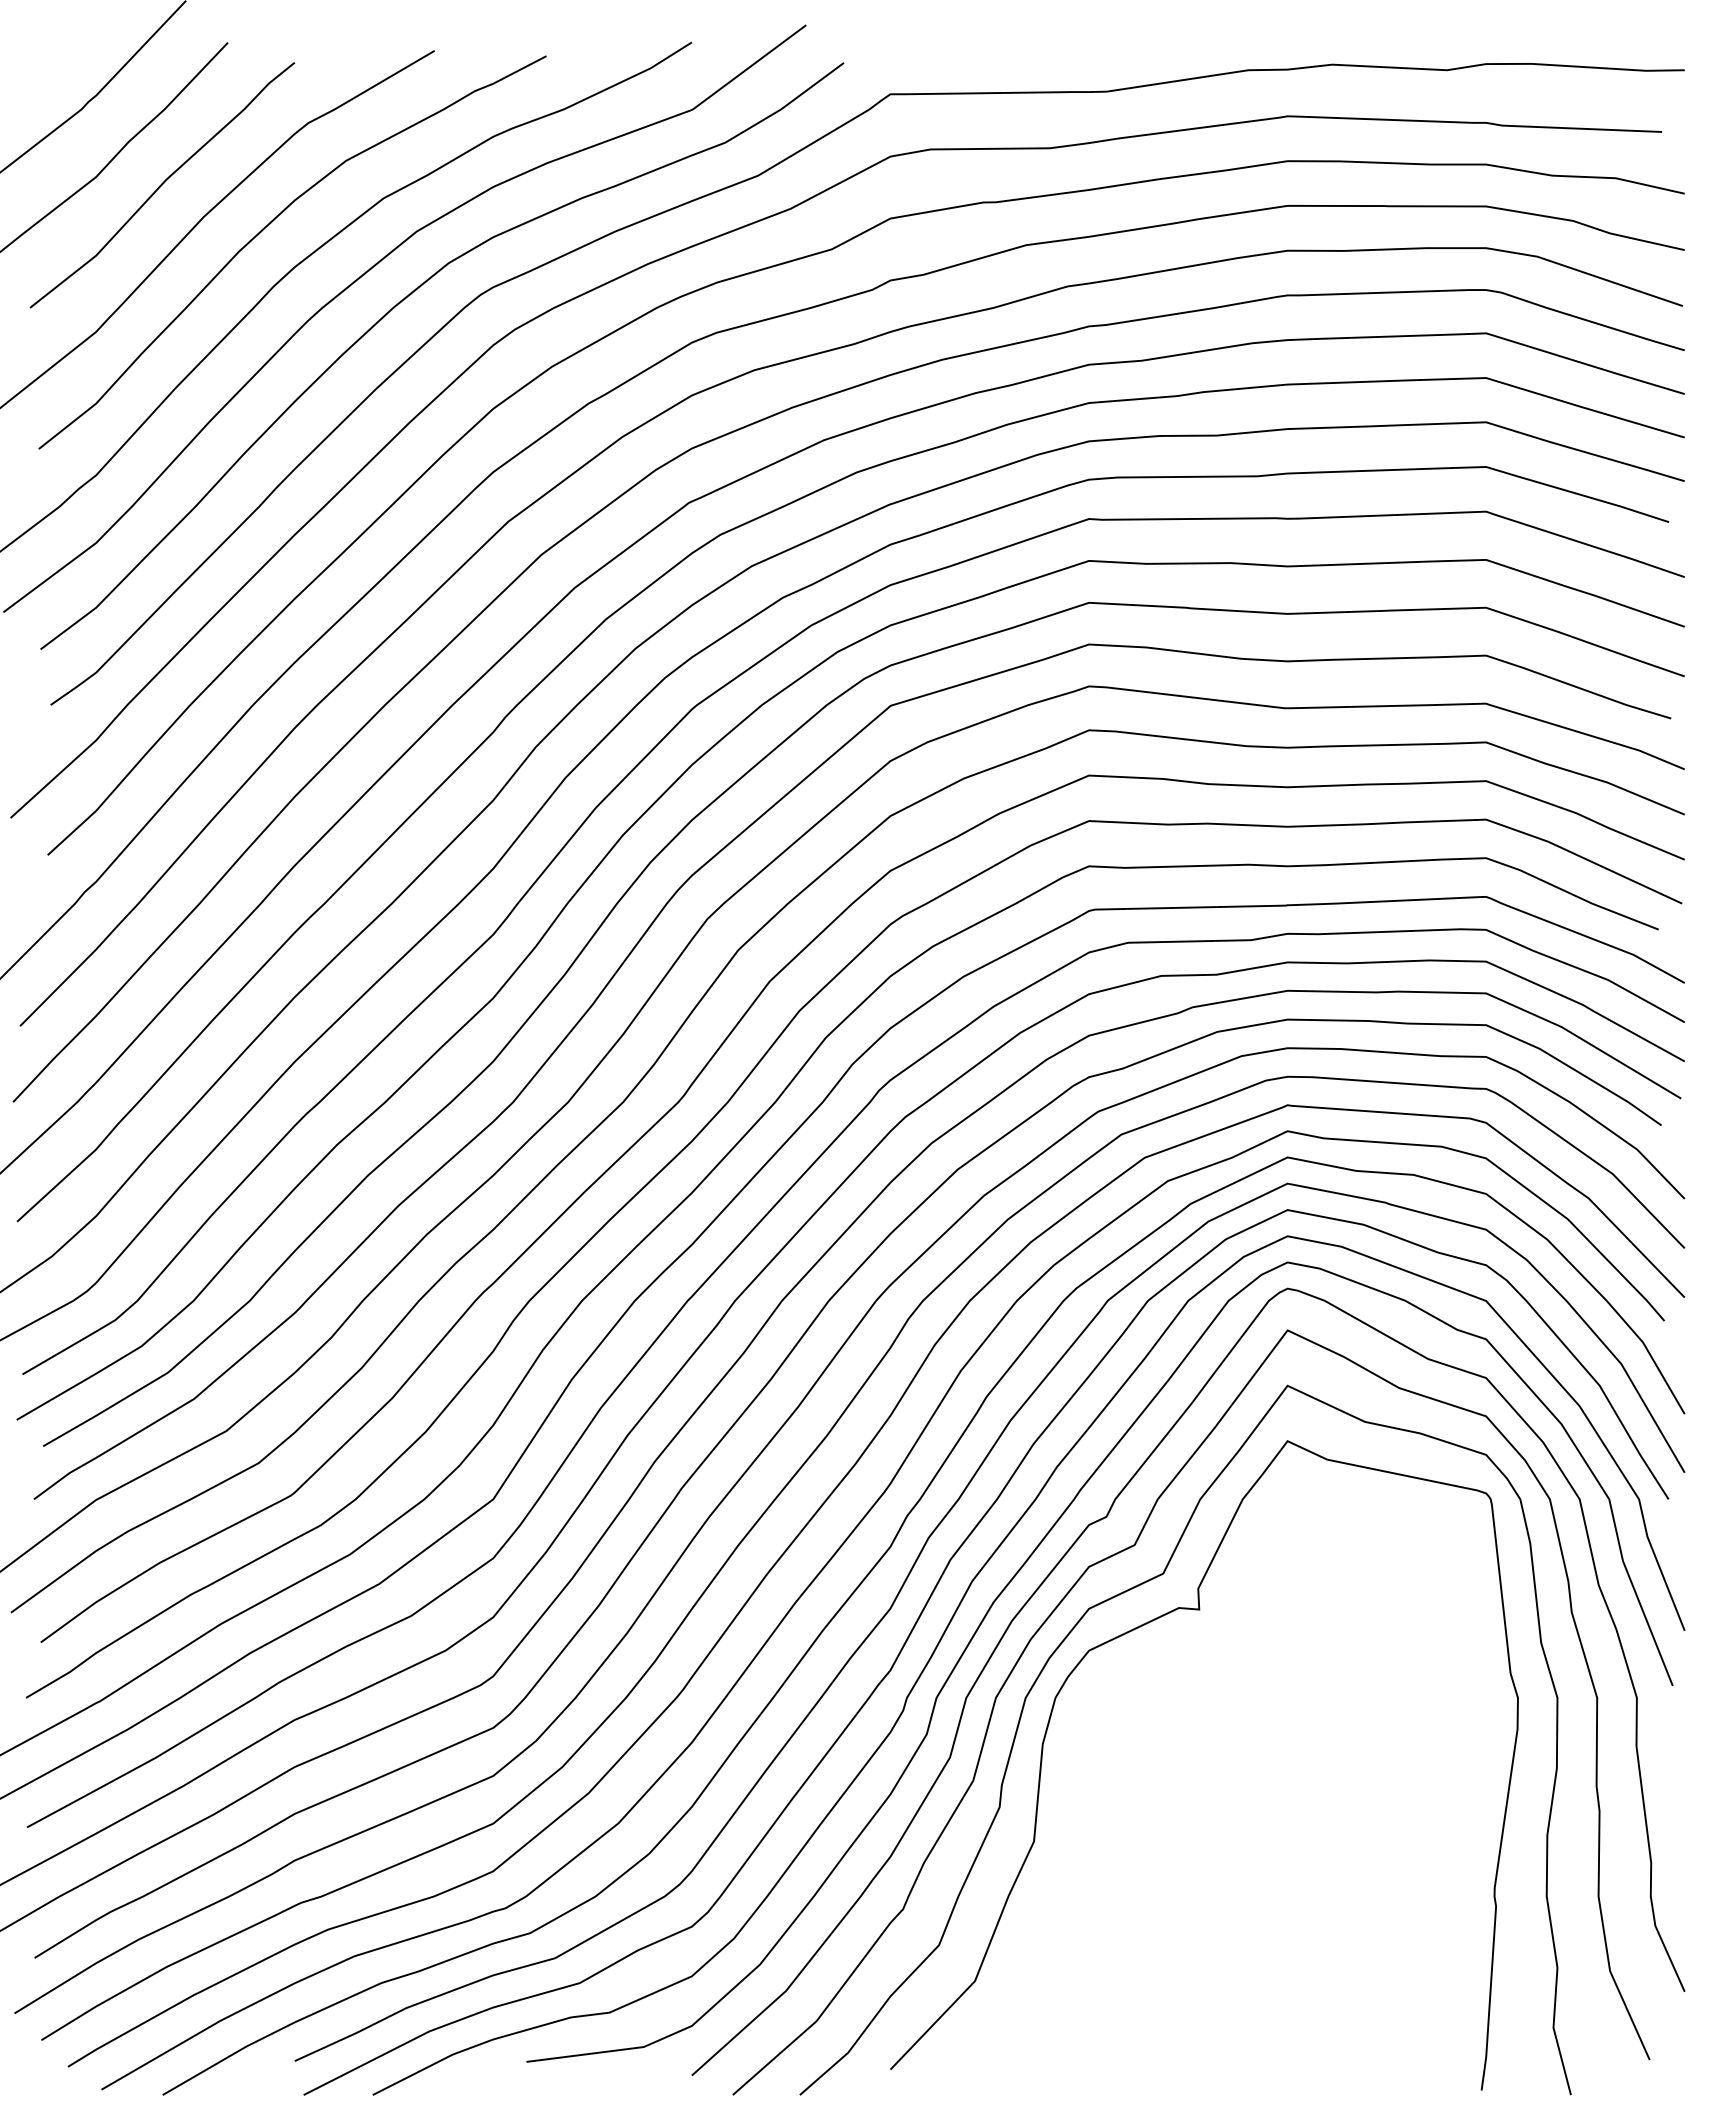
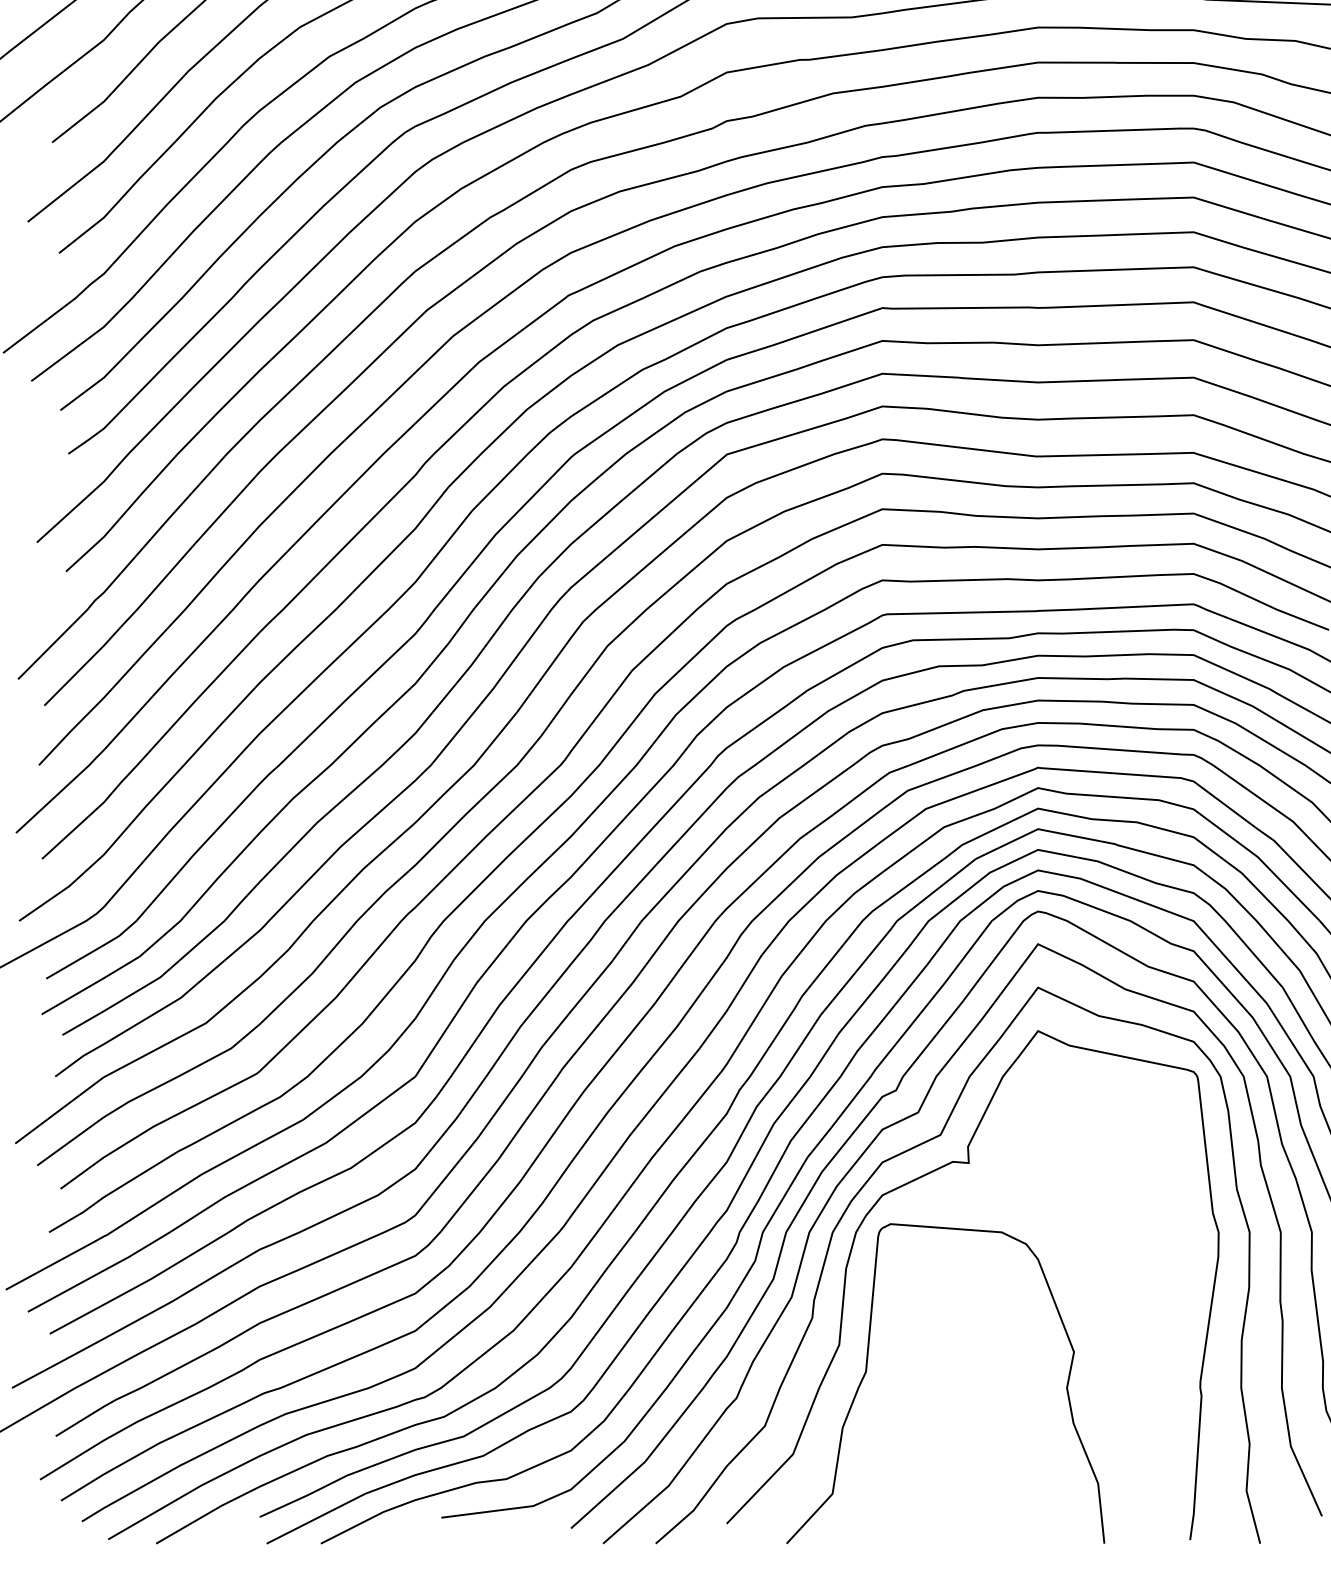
curve: (1069, 1875) -> (867, 1371), added

